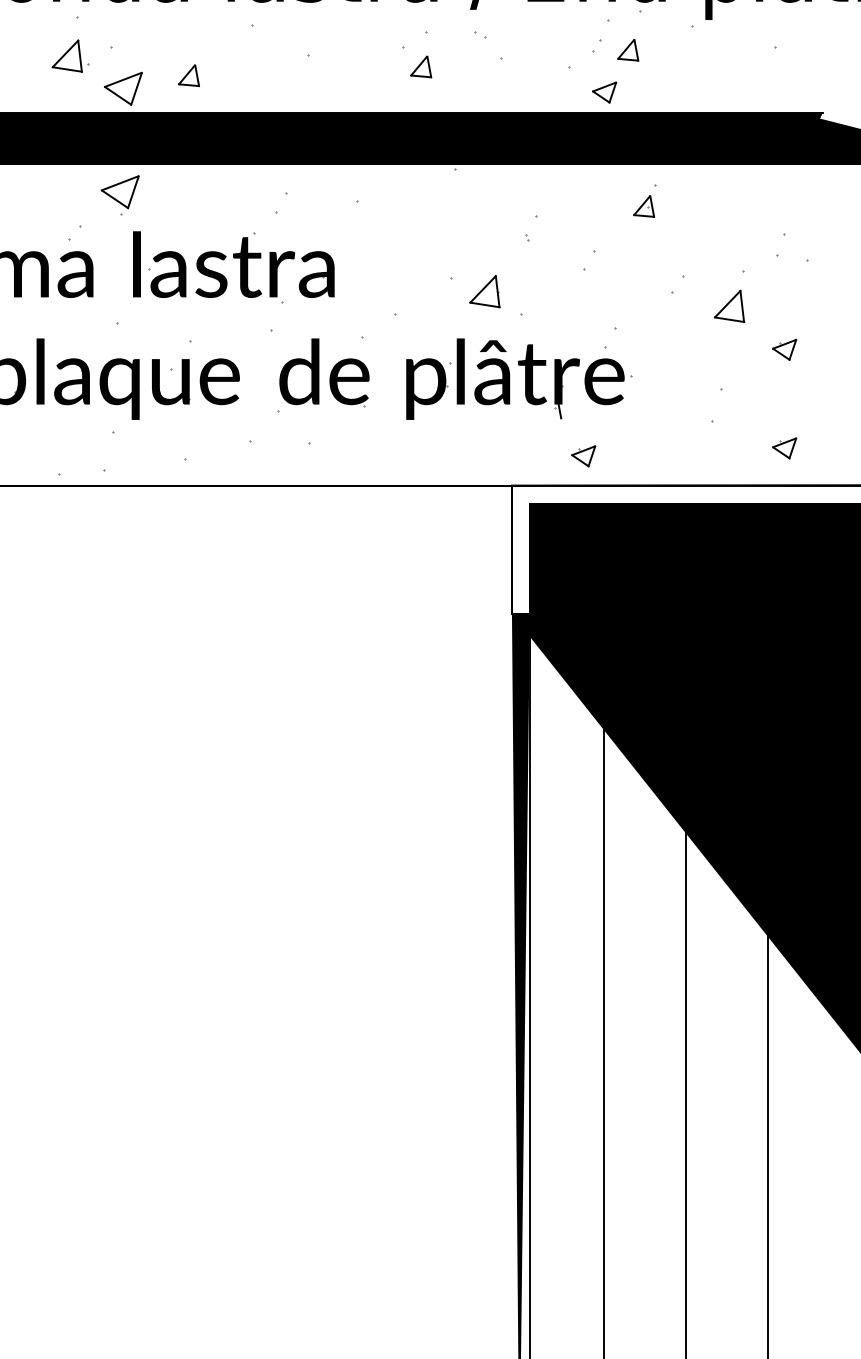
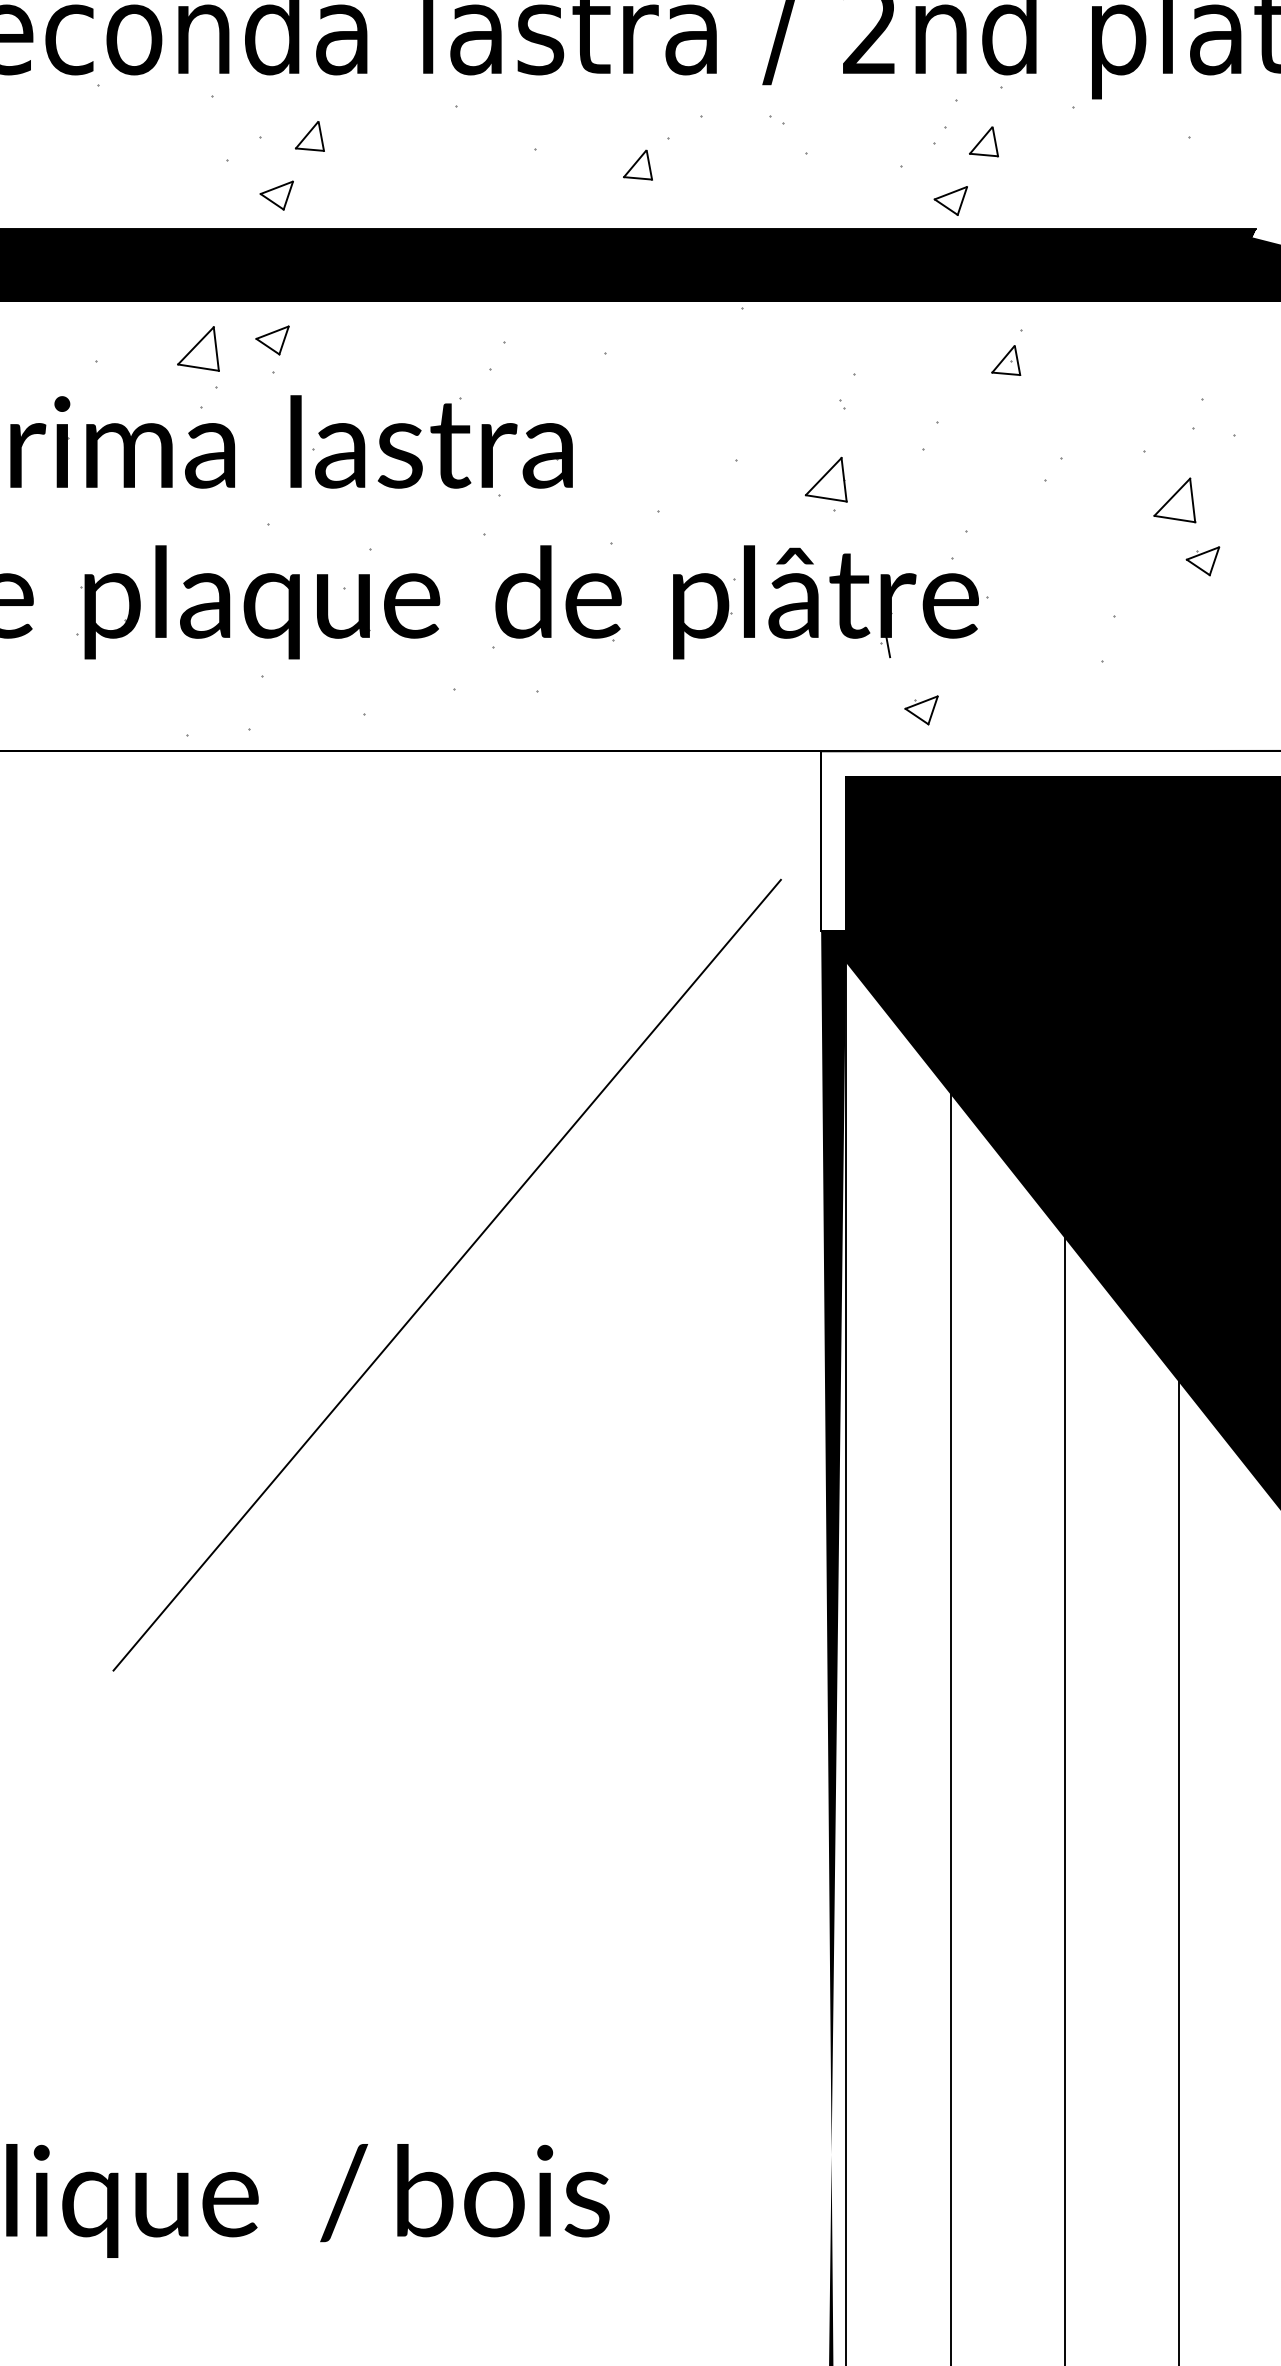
part: (67, 55) -> (198, 348), moved
part: (420, 66) -> (637, 164), moved
part: (188, 75) -> (309, 136), moved
part: (123, 88) -> (276, 195), size x0.62
part: (120, 192) -> (272, 340), size x0.62
part: (484, 291) -> (825, 479), moved
part: (729, 306) -> (1174, 500), moved
part: (784, 448) -> (1202, 699), removed
line: (244, 859) -> (446, 1274), added

